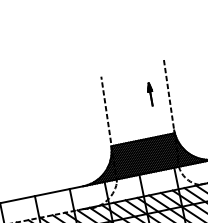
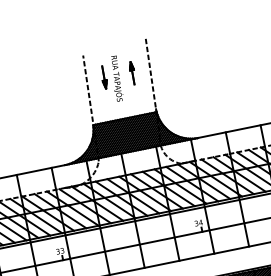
part: (130, 99) -> (112, 78), added

